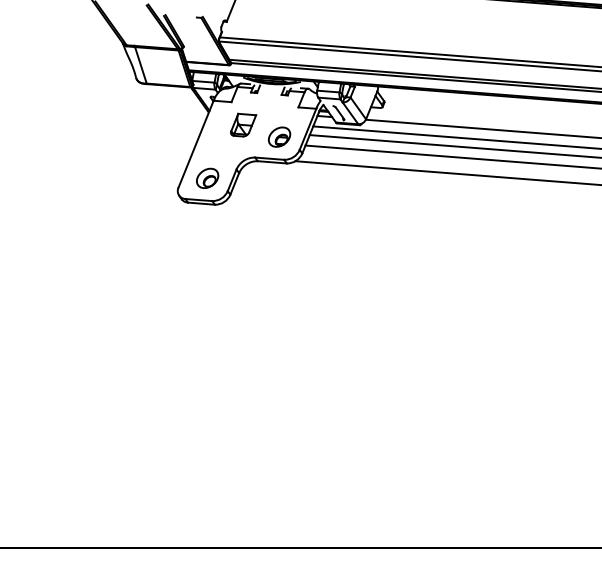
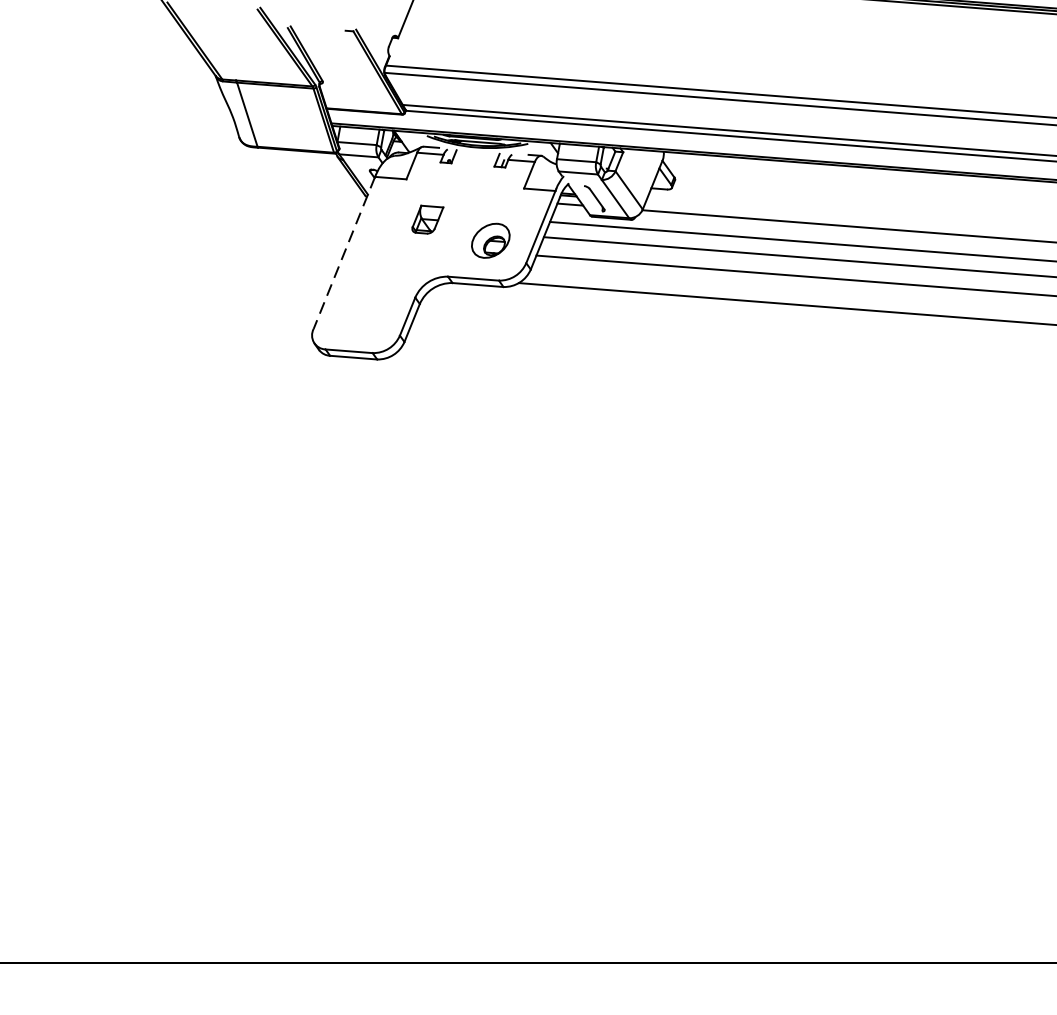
part: (243, 124) -> (427, 218), size x0.7
line: (196, 144) -> (344, 253), solid -> dashed
part: (207, 177) -> (364, 311), removed

